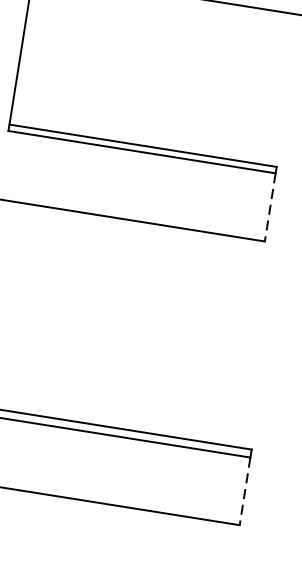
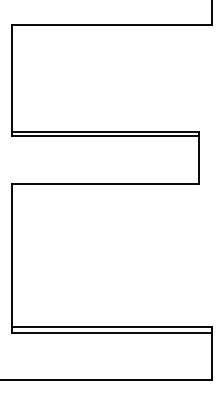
line: (270, 206) -> (198, 159), dashed -> solid
line: (245, 491) -> (212, 356), dashed -> solid

